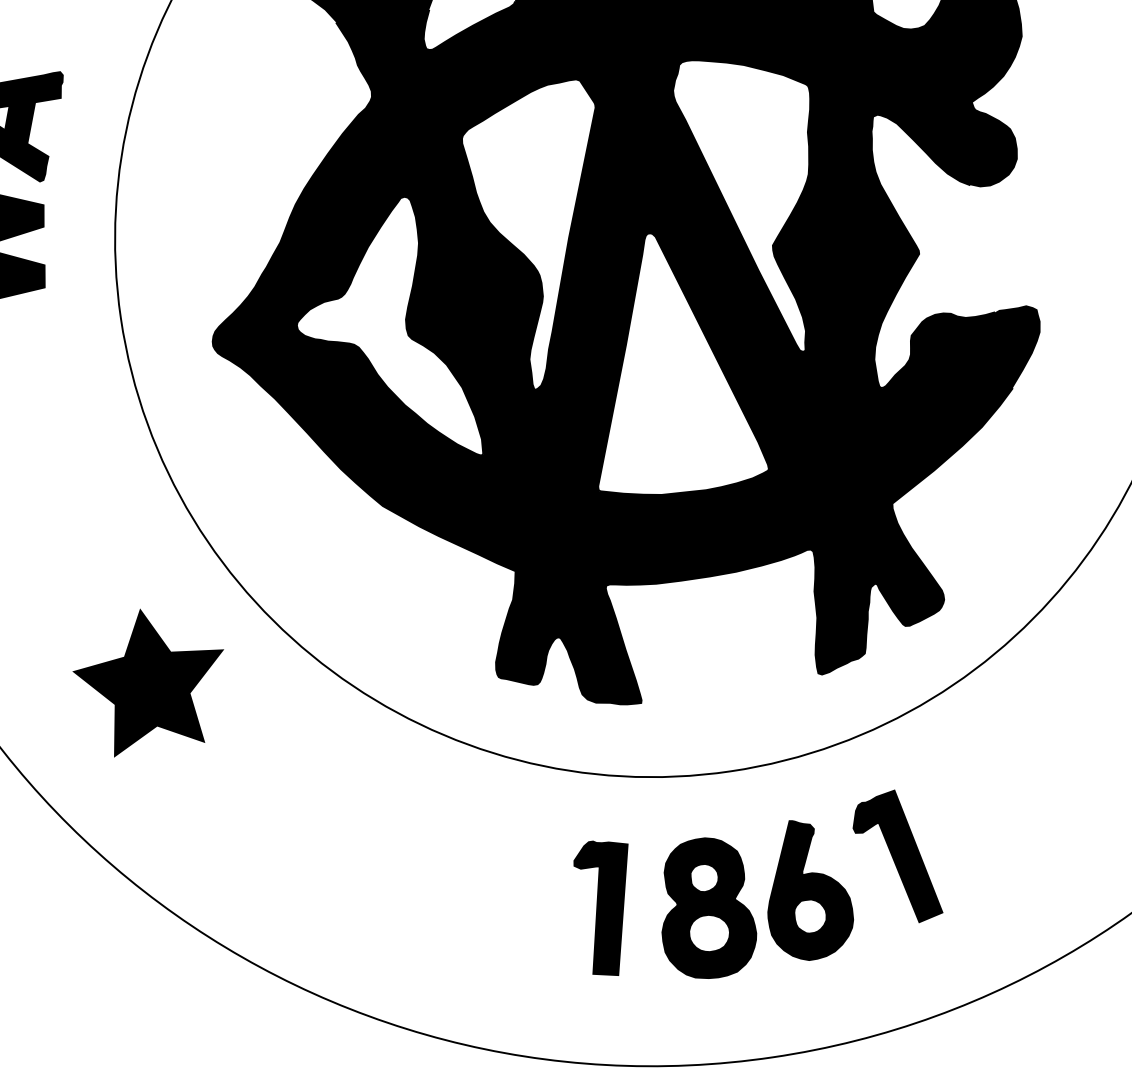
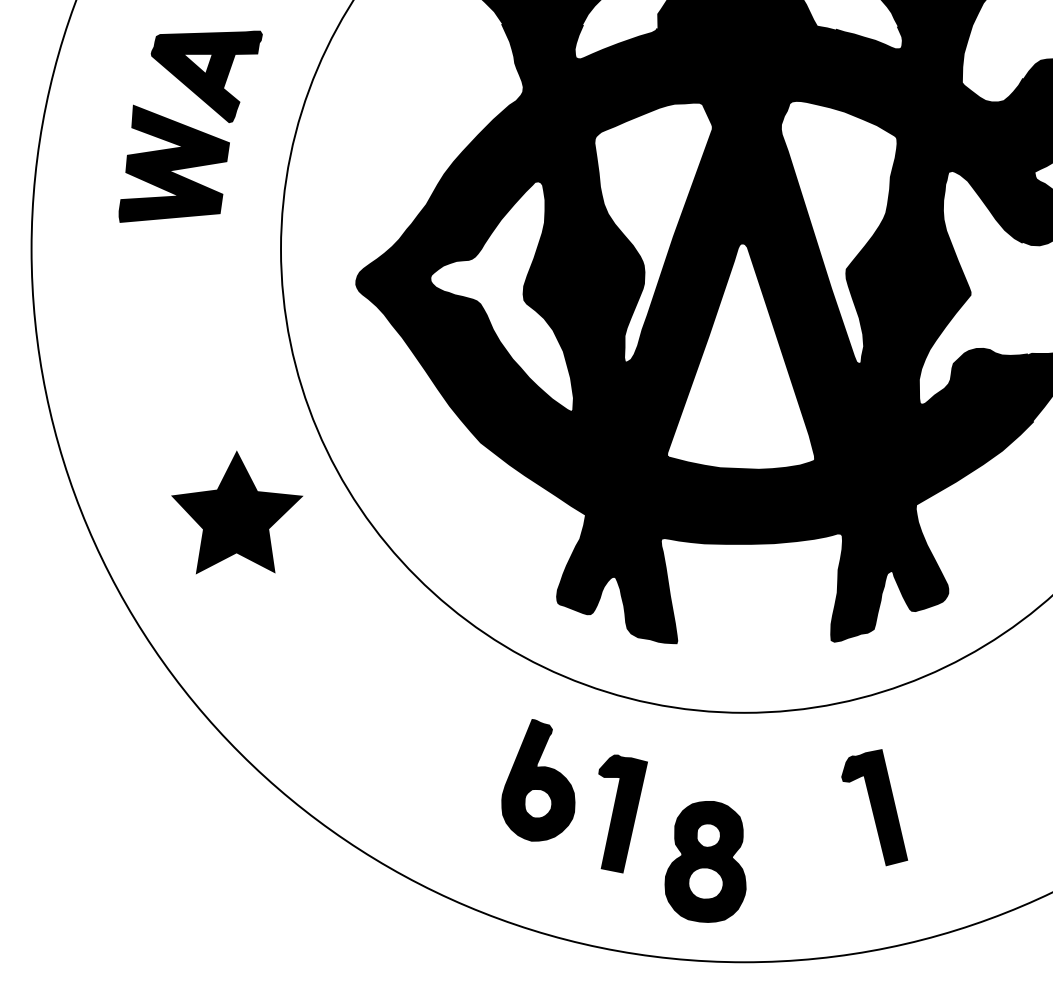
part: (151, 679) -> (237, 512), moved
part: (806, 889) -> (538, 780), moved
part: (705, 908) -> (705, 861), moved

